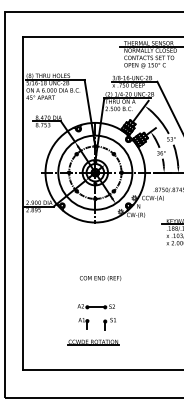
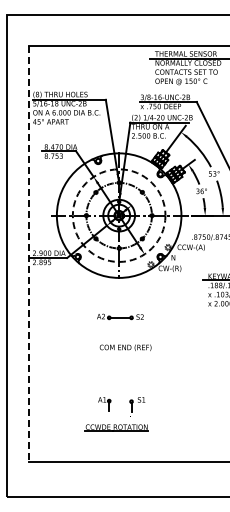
circle: (94, 172) -> (118, 215), solid -> dashed
line: (22, 202) -> (28, 253), solid -> dashed
part: (96, 306) -> (120, 316), moved

